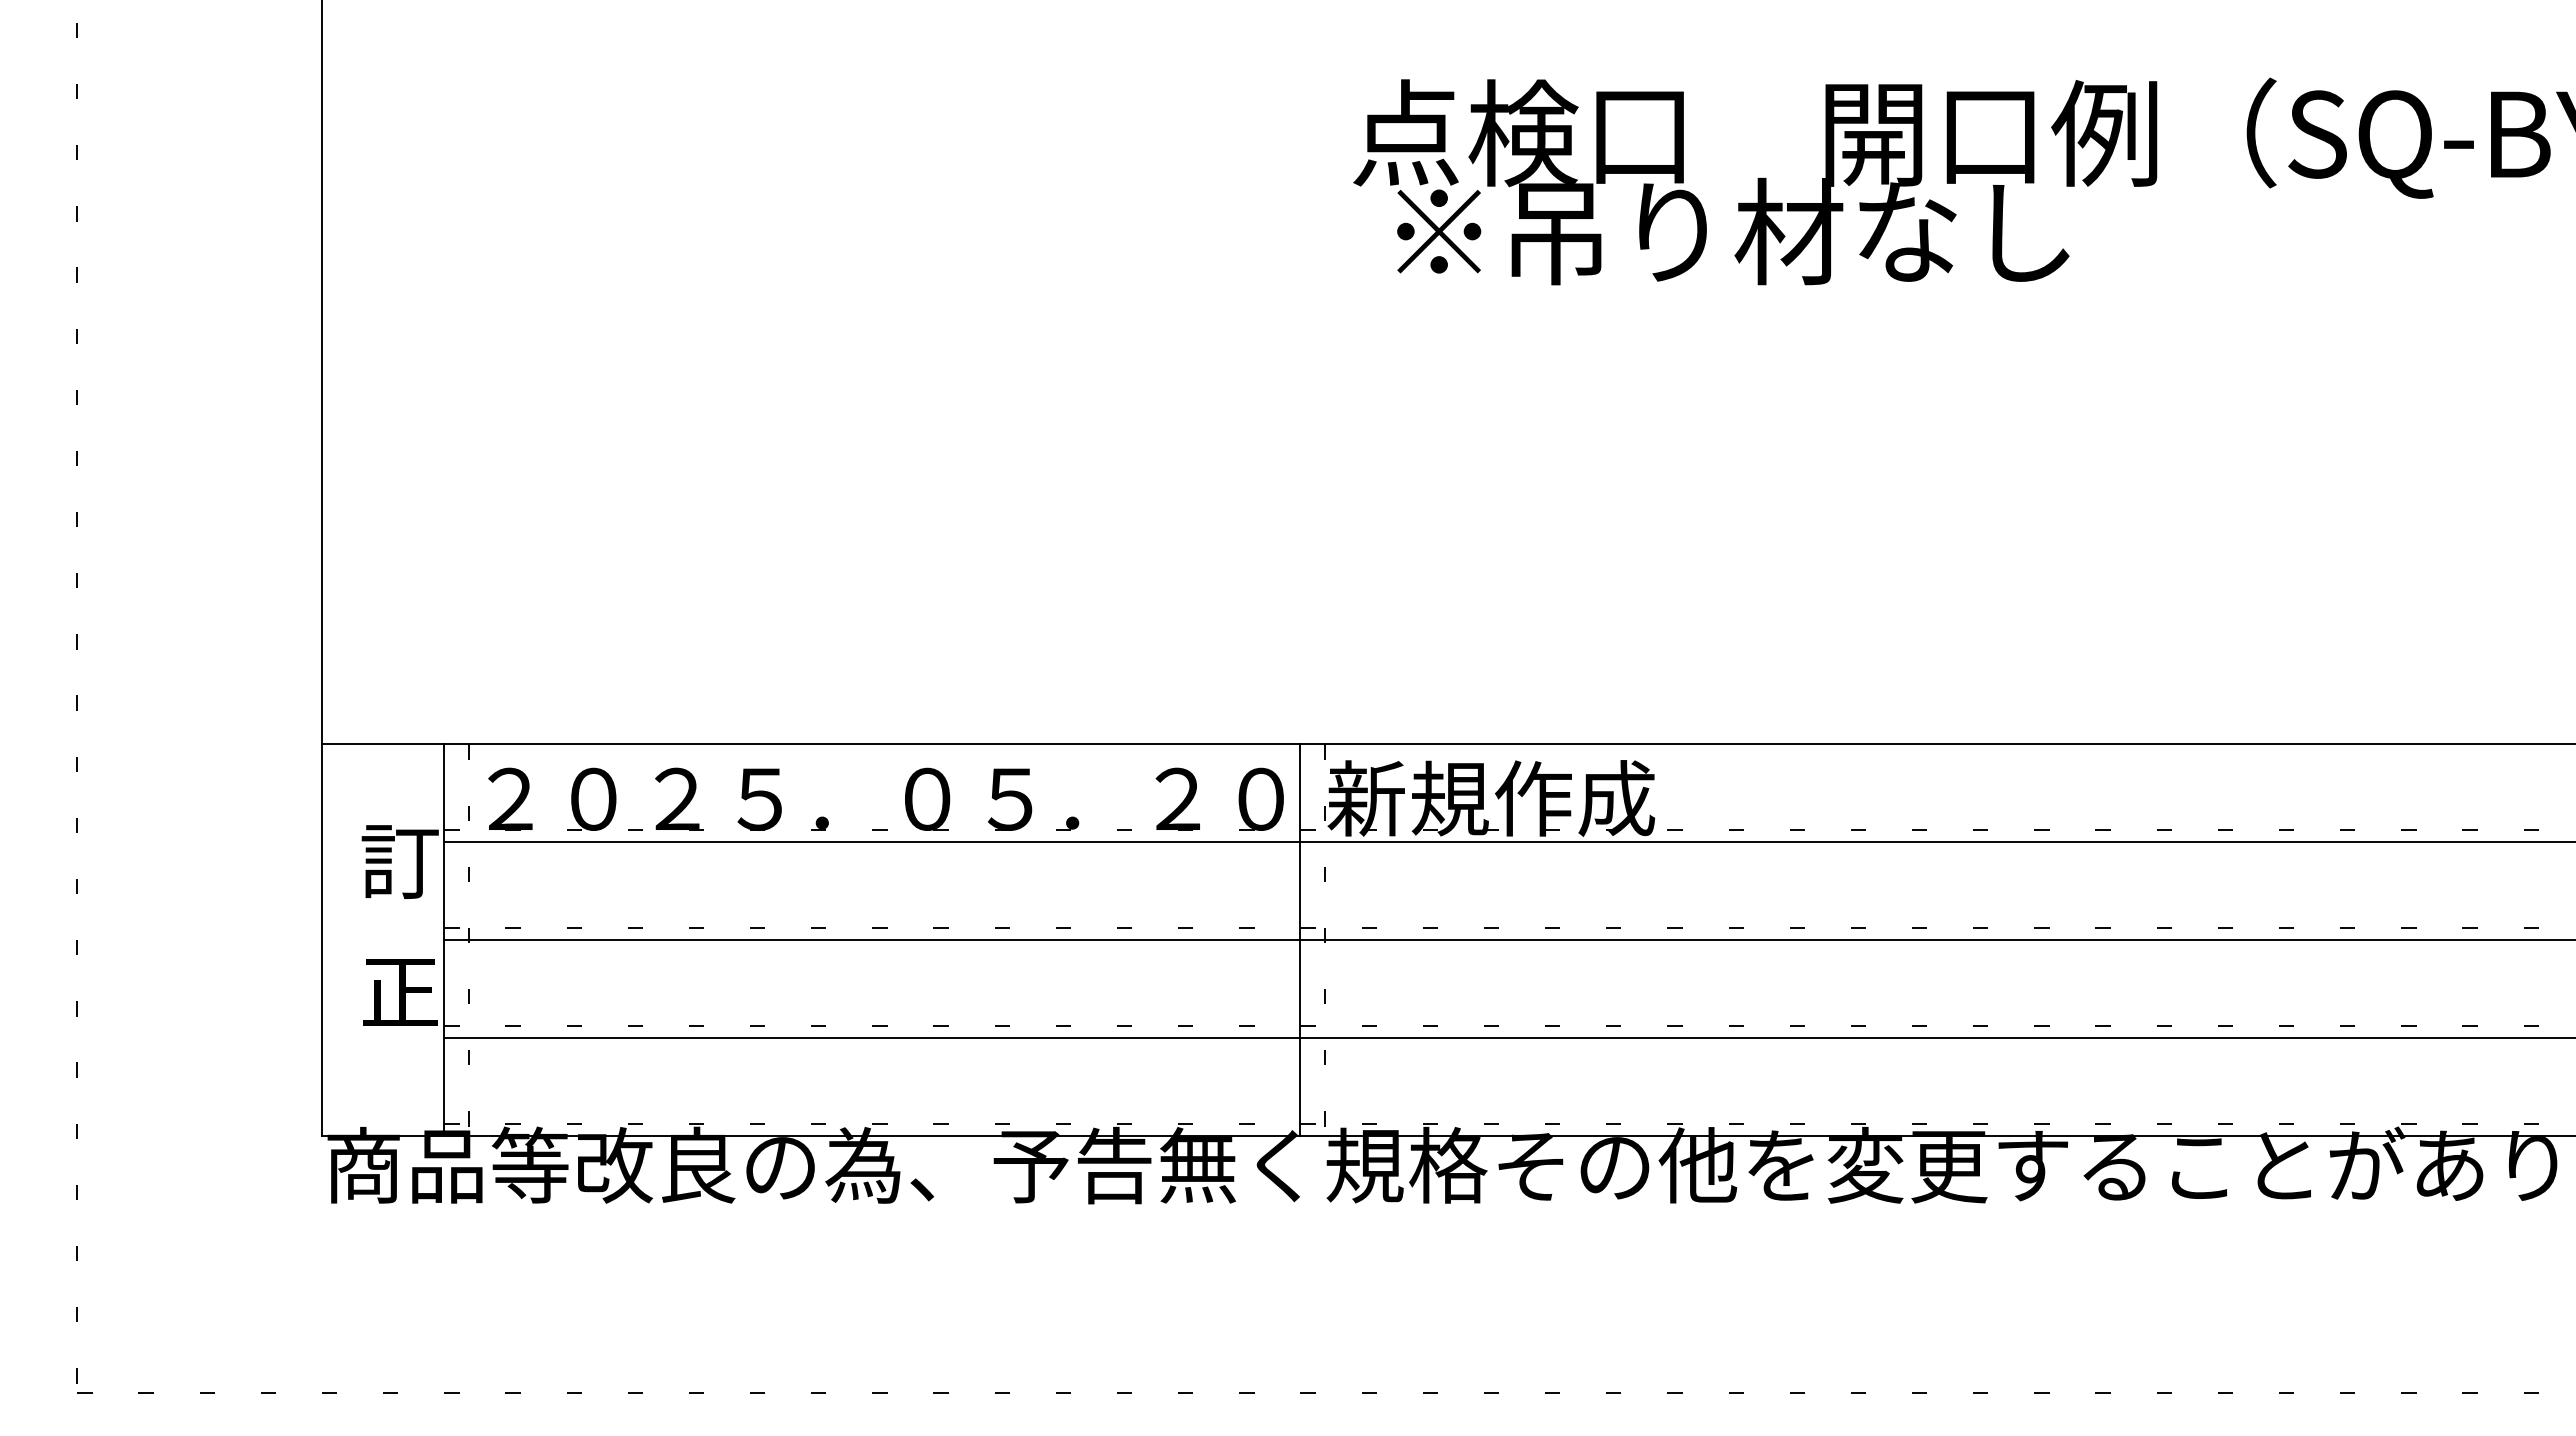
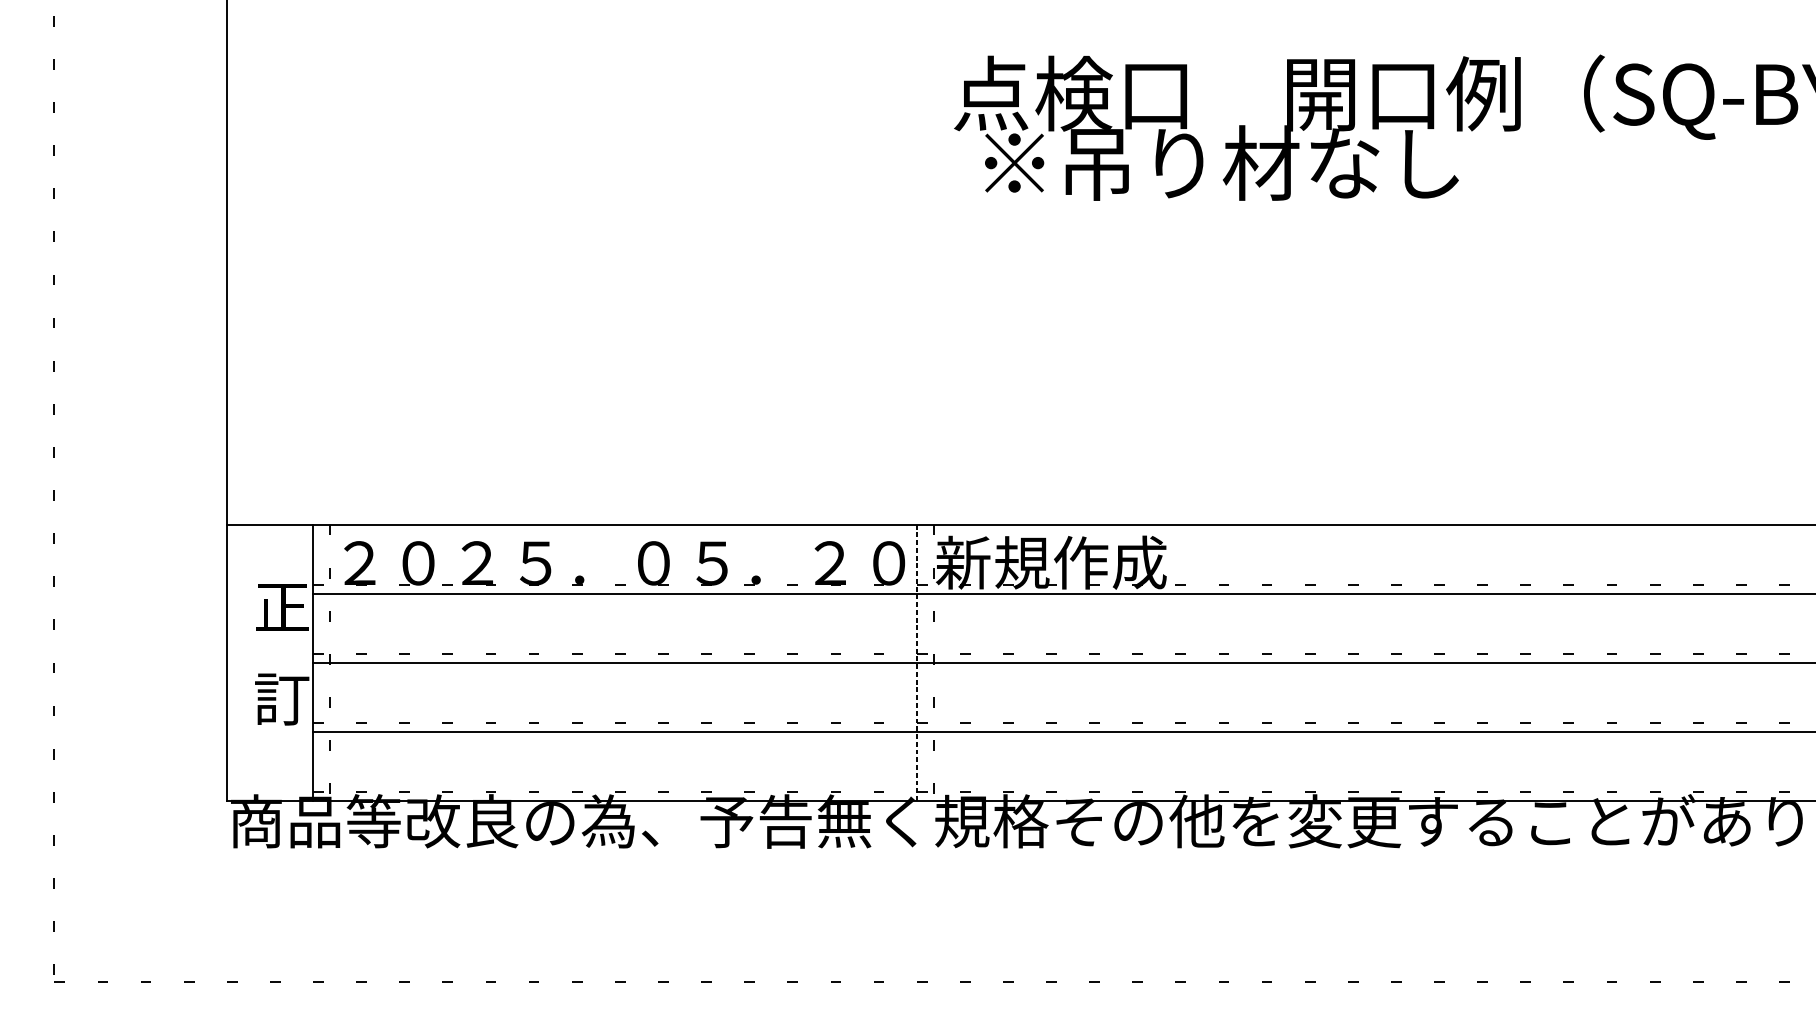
text: (399, 861) -> (281, 607), 訂 -> 正
line: (1300, 940) -> (916, 662), solid -> dashed
text: (399, 992) -> (281, 699), 正 -> 訂

